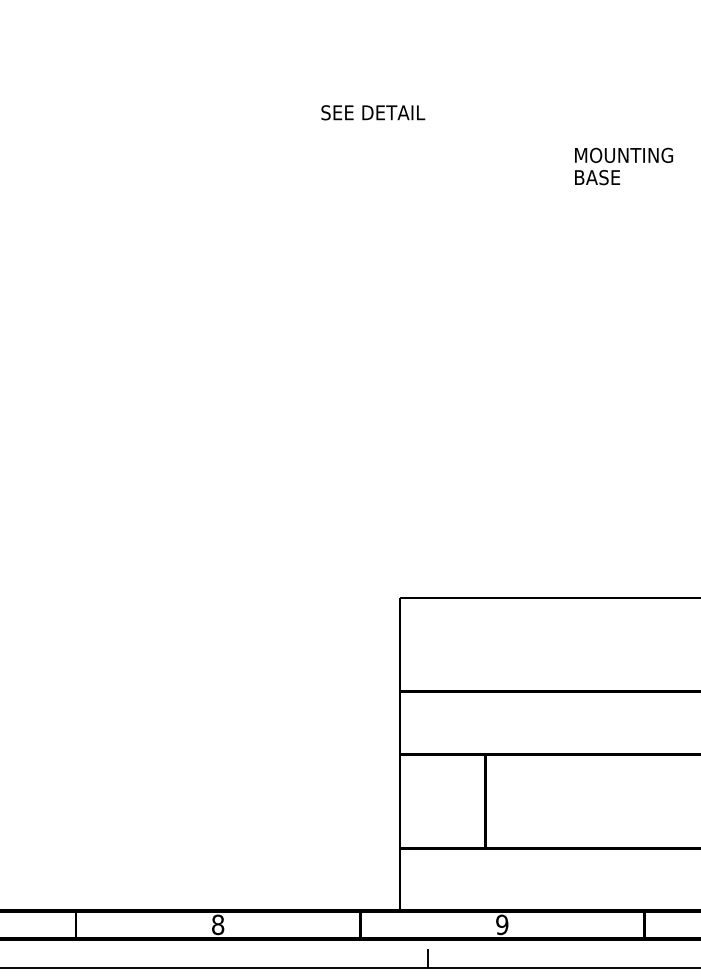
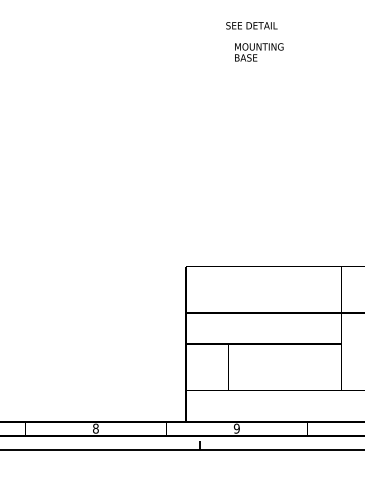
text: (372, 112) -> (251, 25), moved
text: (624, 166) -> (259, 52), moved

